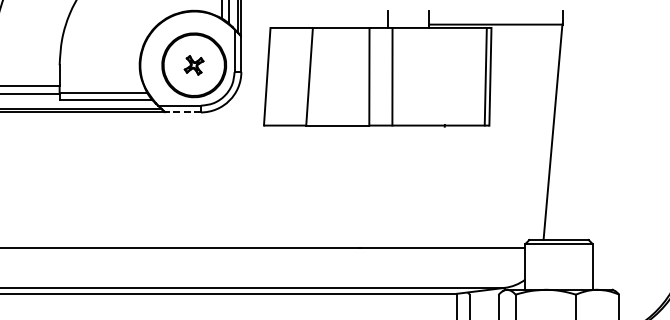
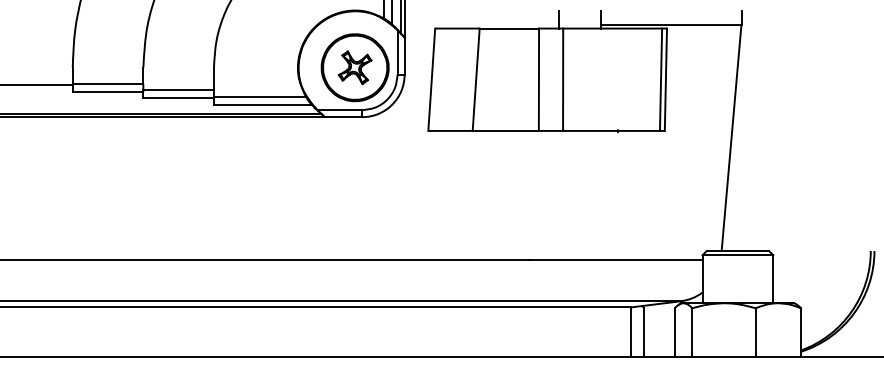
part: (193, 65) -> (354, 67), size x1.67
line: (183, 112) -> (343, 117), dashed -> solid

